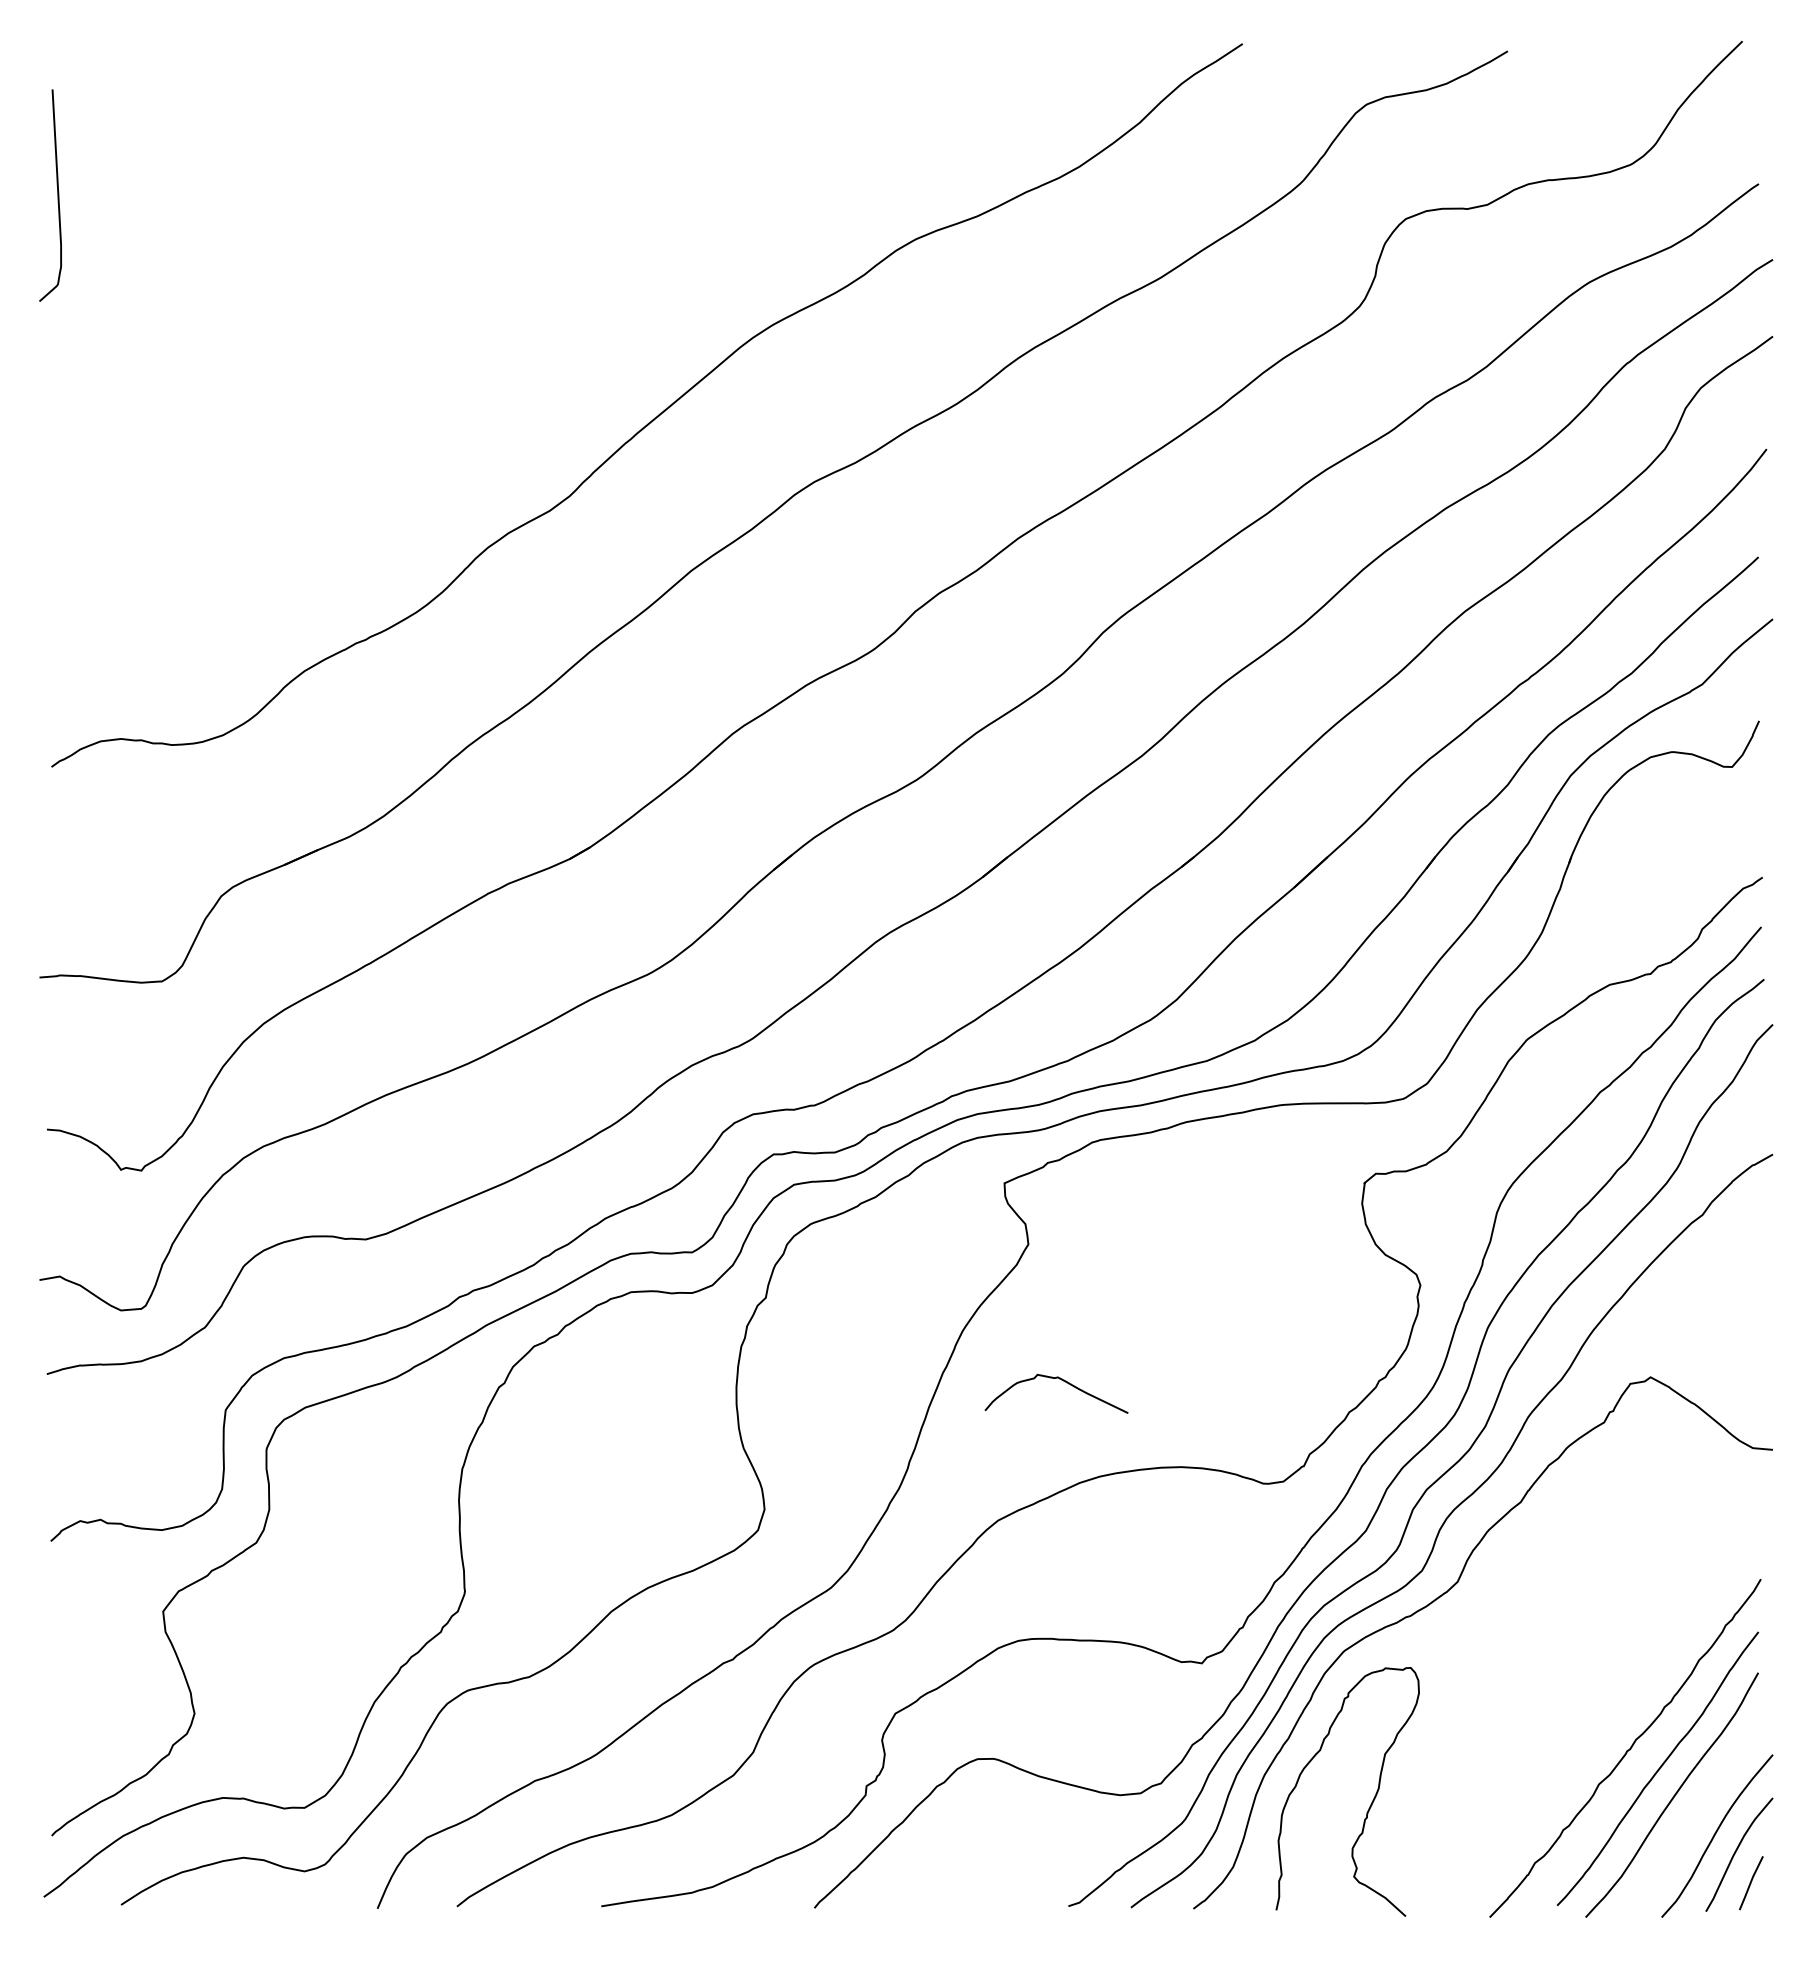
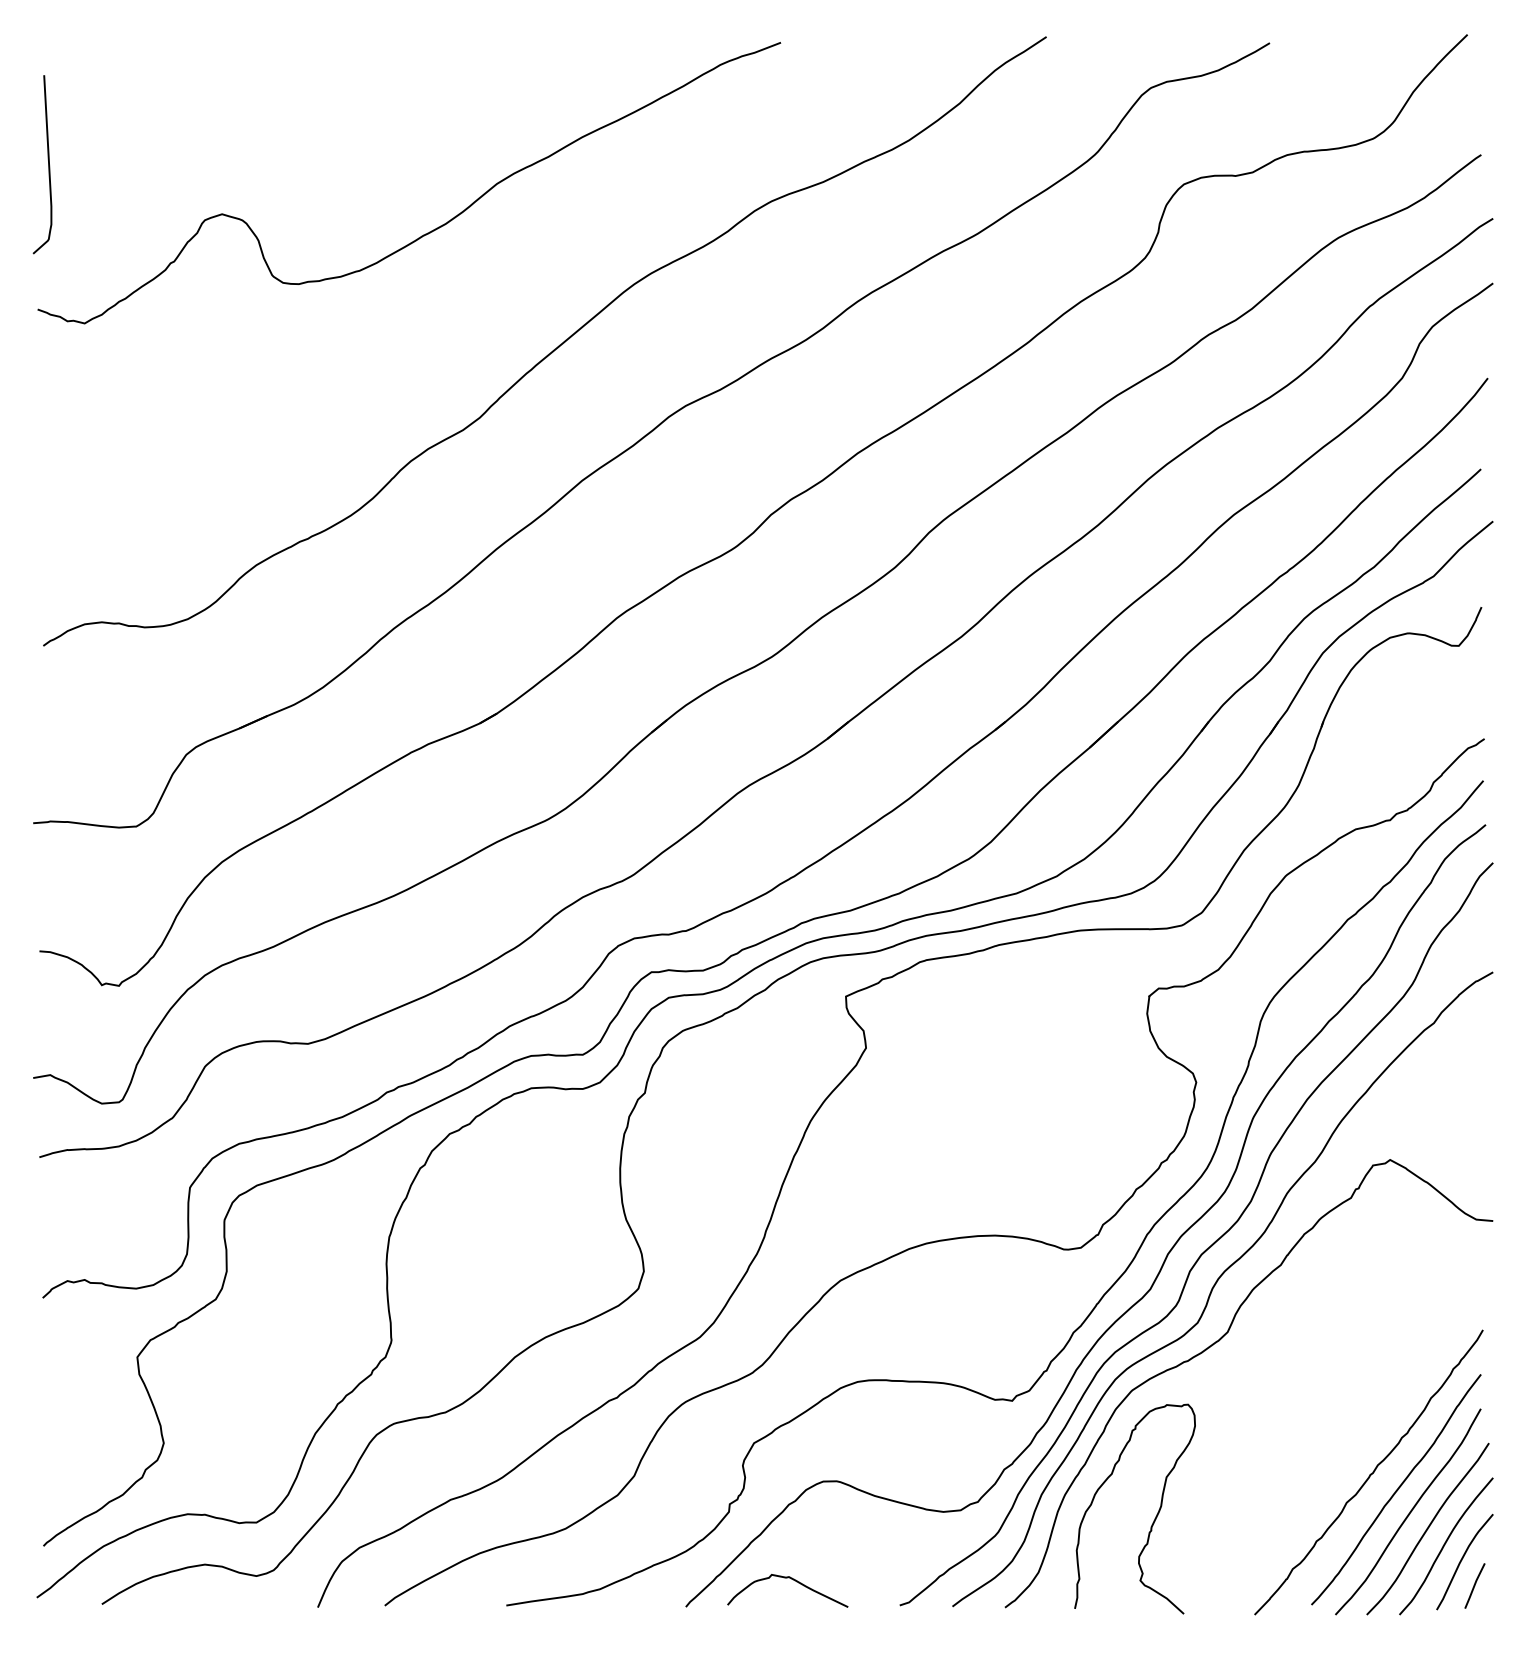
curve: (518, 270) -> (436, 227), added
curve: (1063, 1381) -> (793, 1580), moved
curve: (1694, 1814) -> (1427, 1528), added

